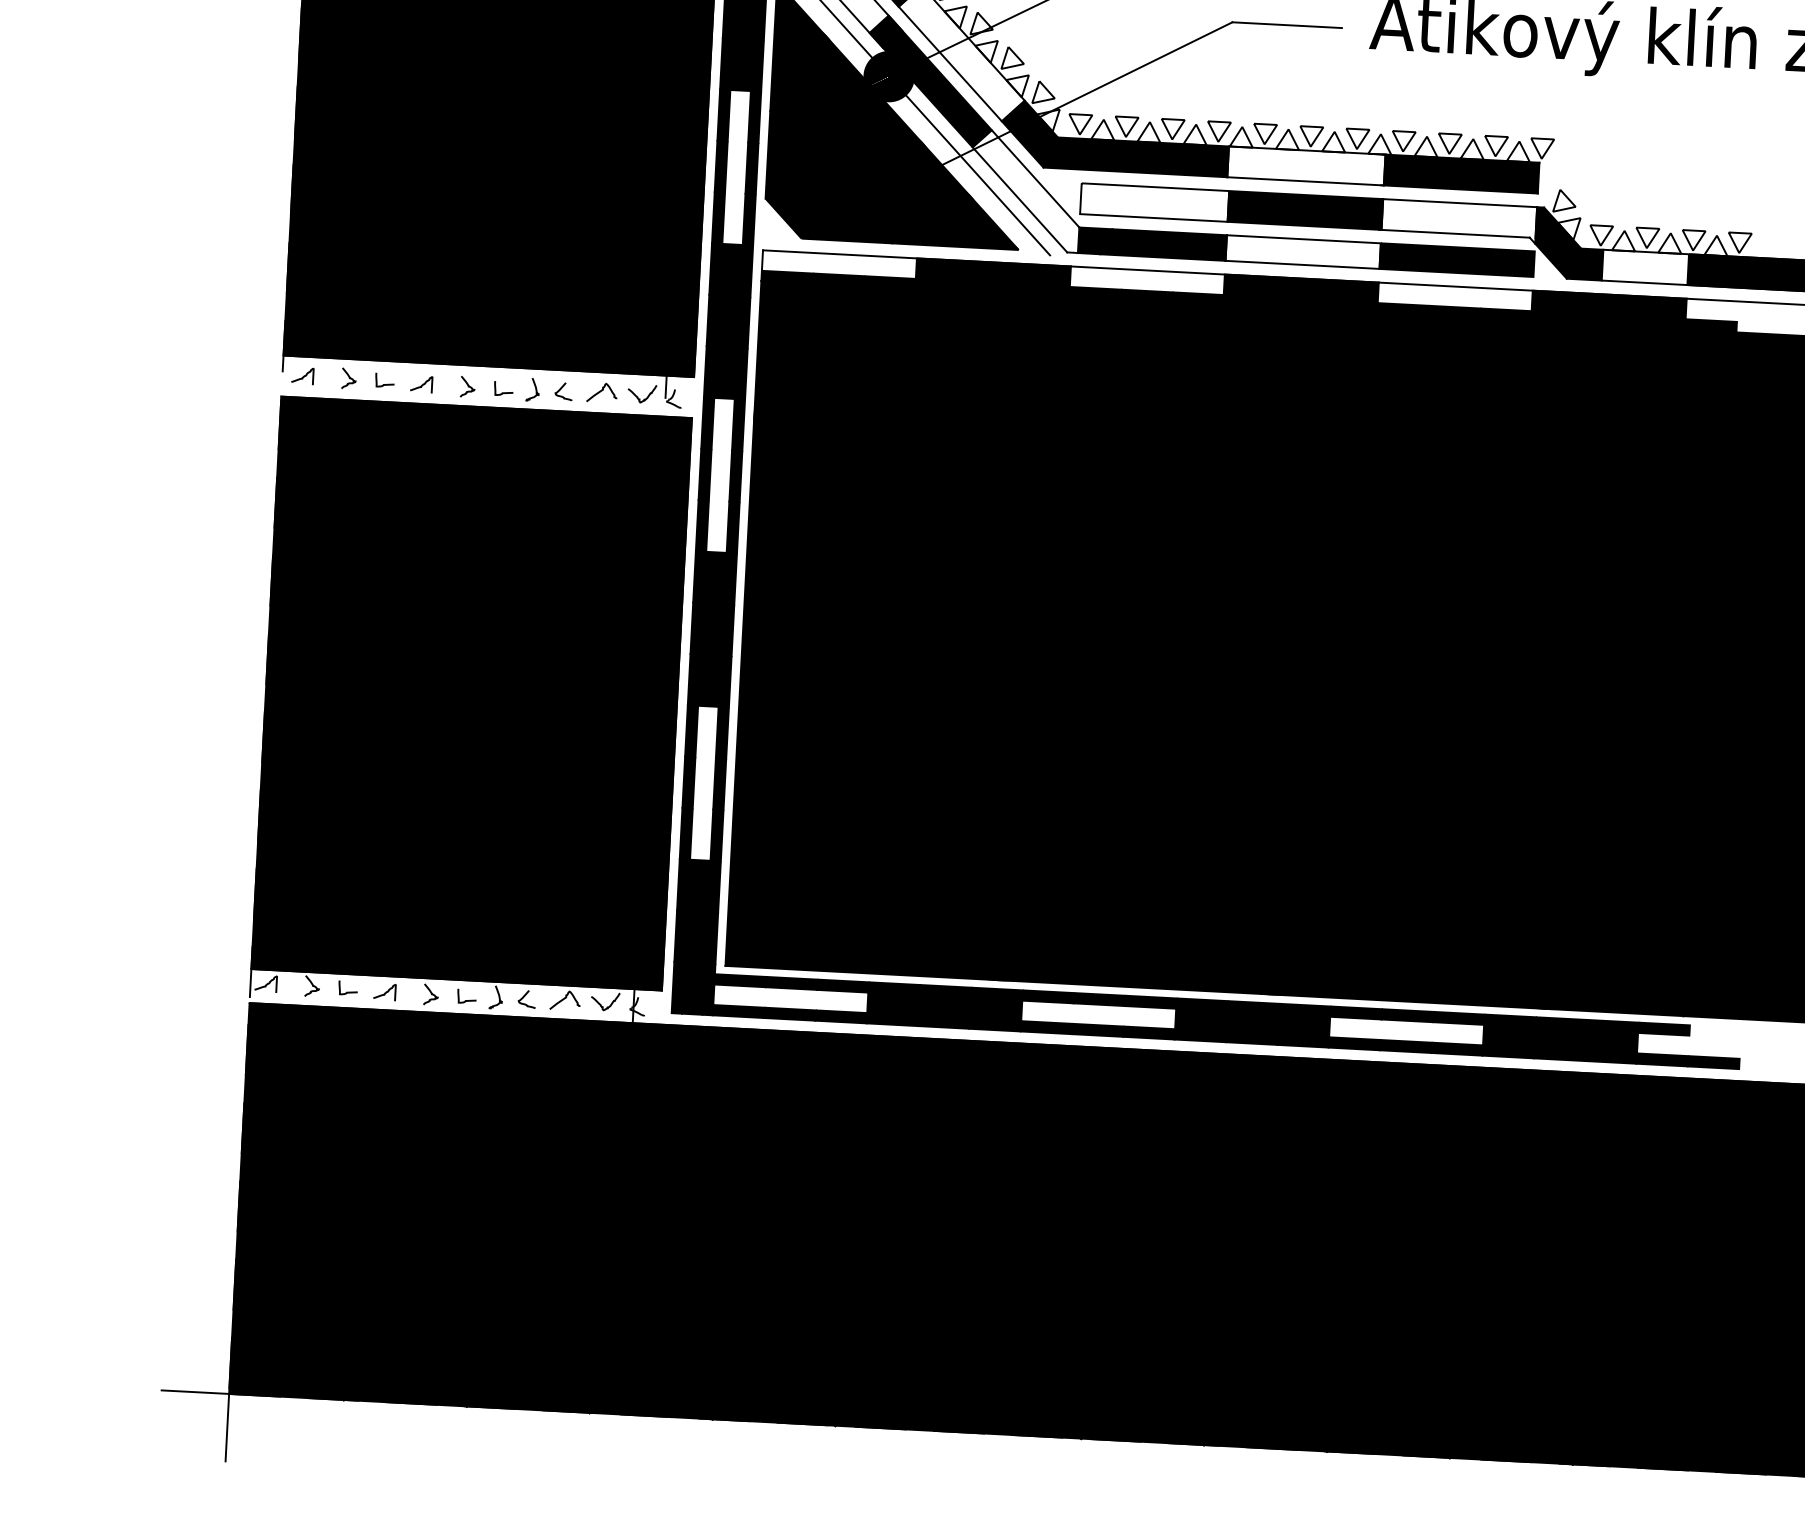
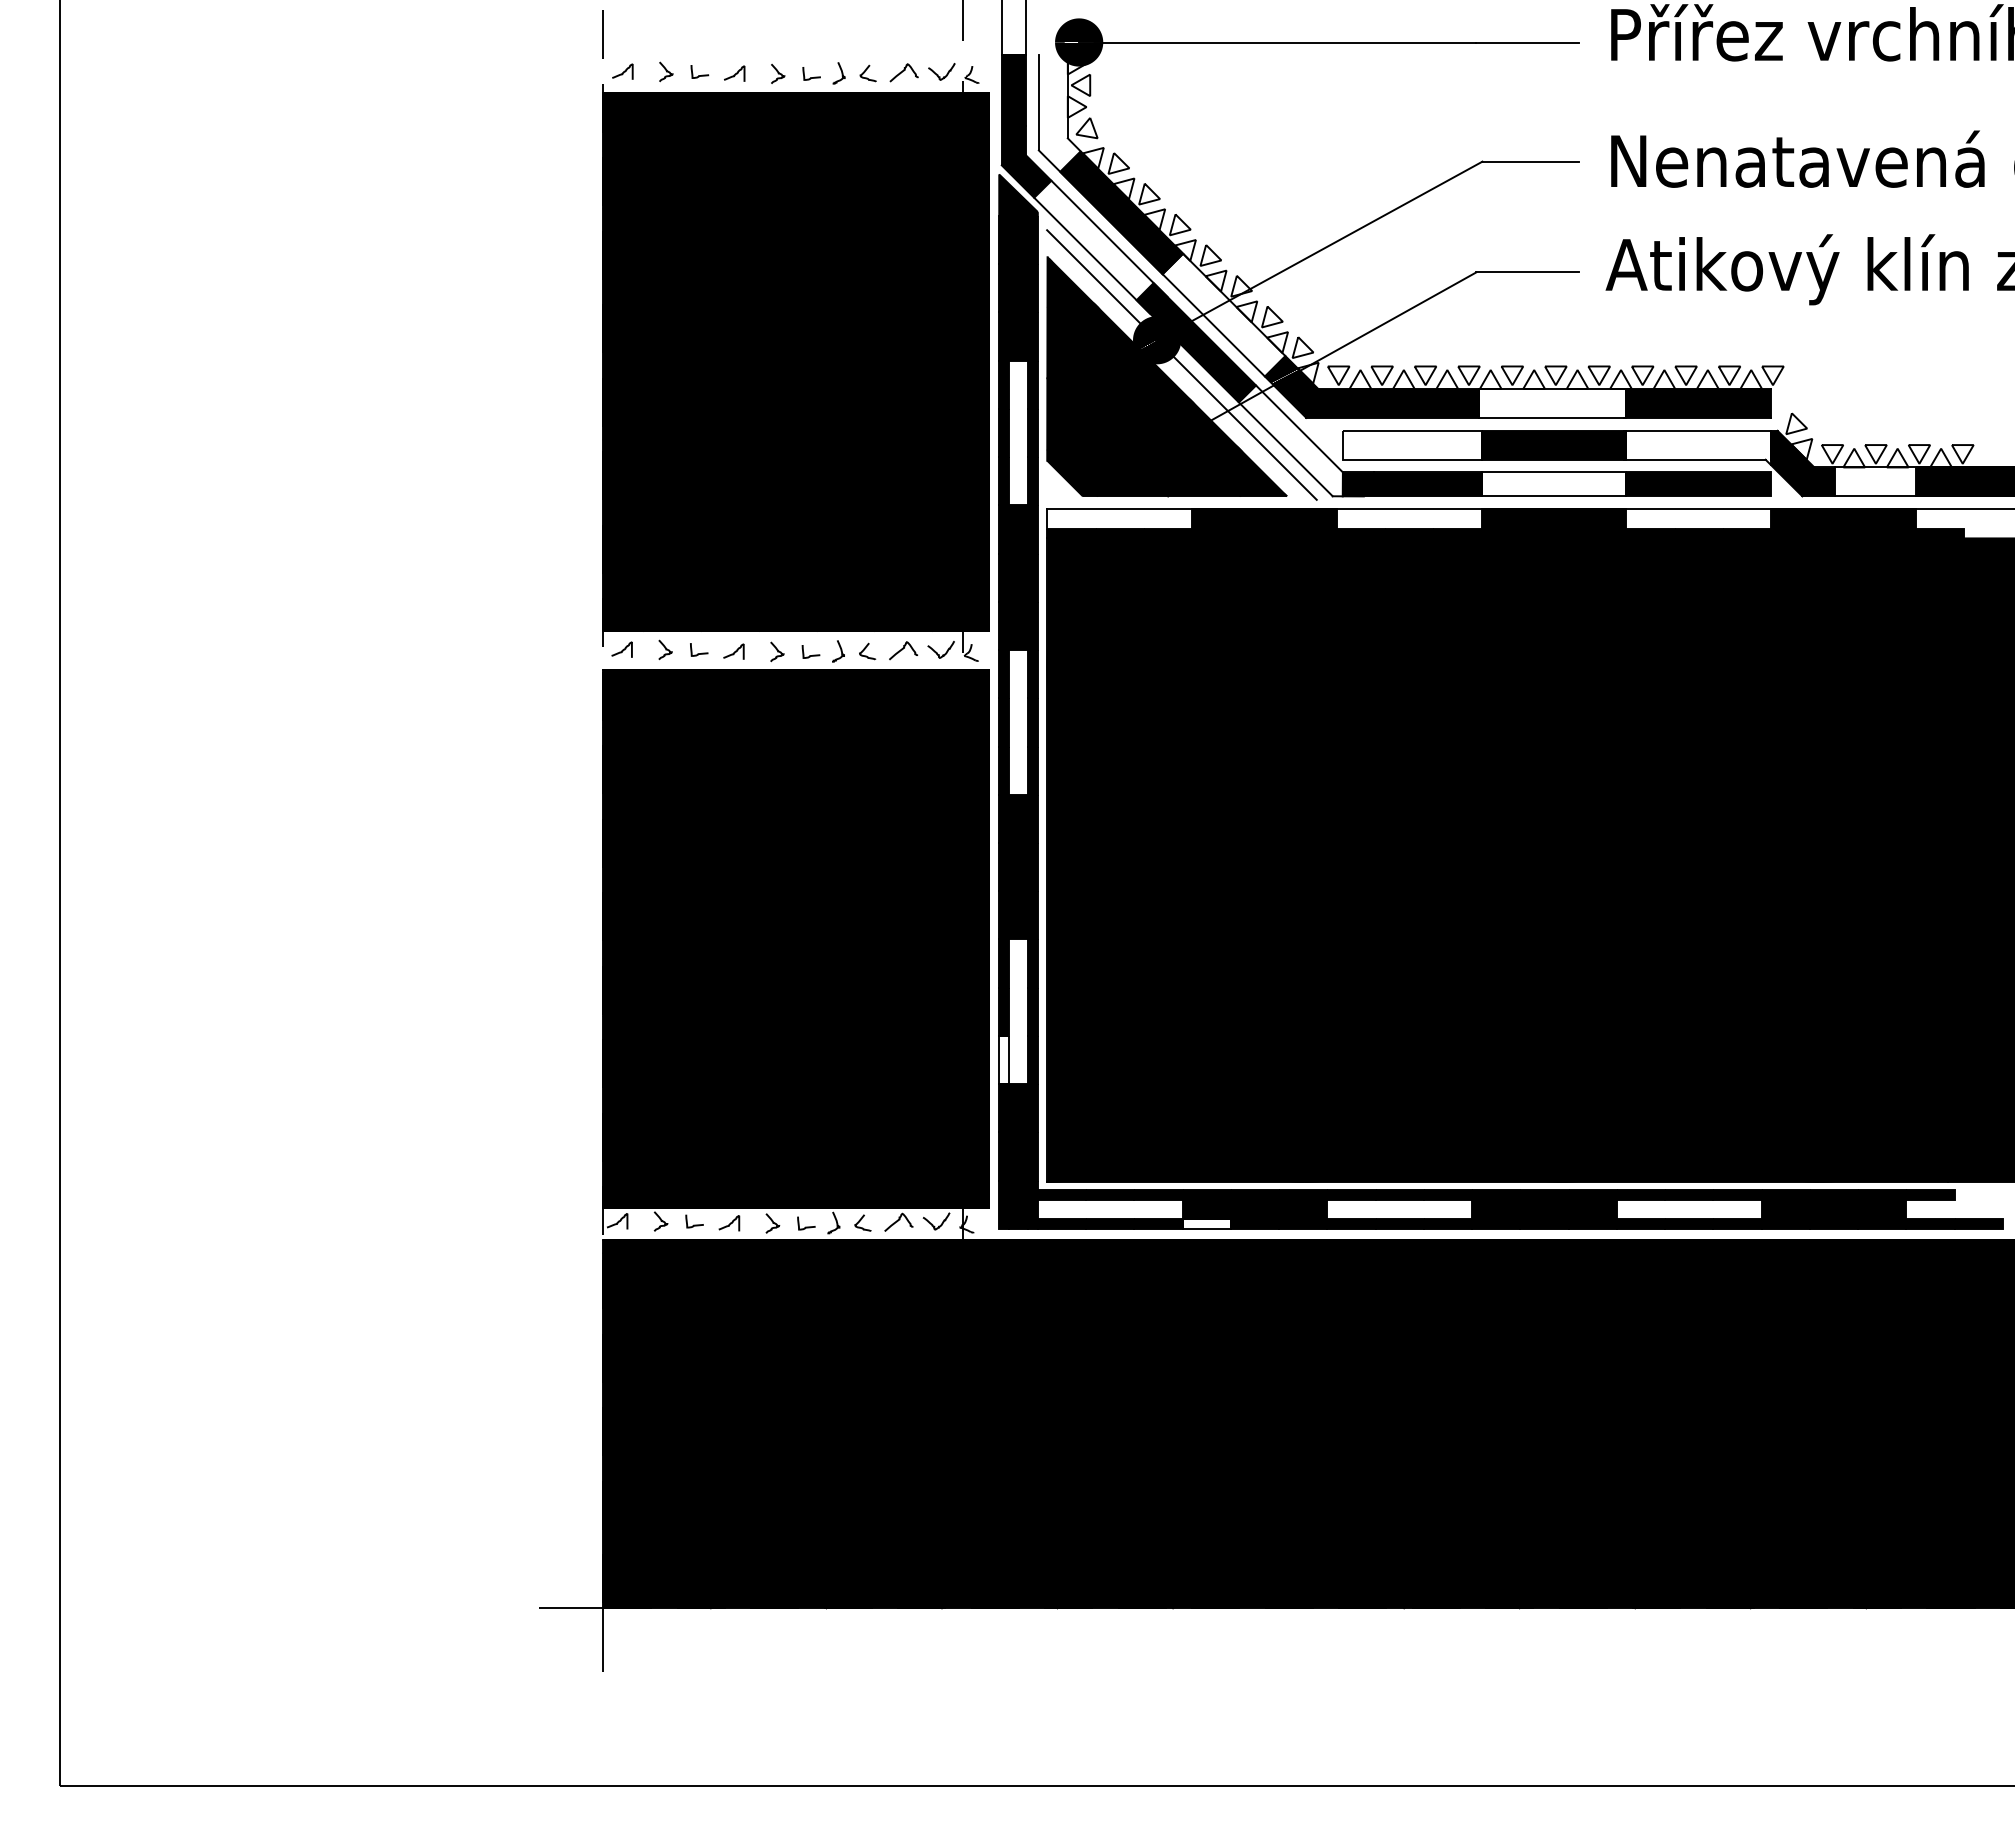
fill: (685, 833) -> (1003, 1059), removed
fill: (892, 1018) -> (1206, 1223), removed

